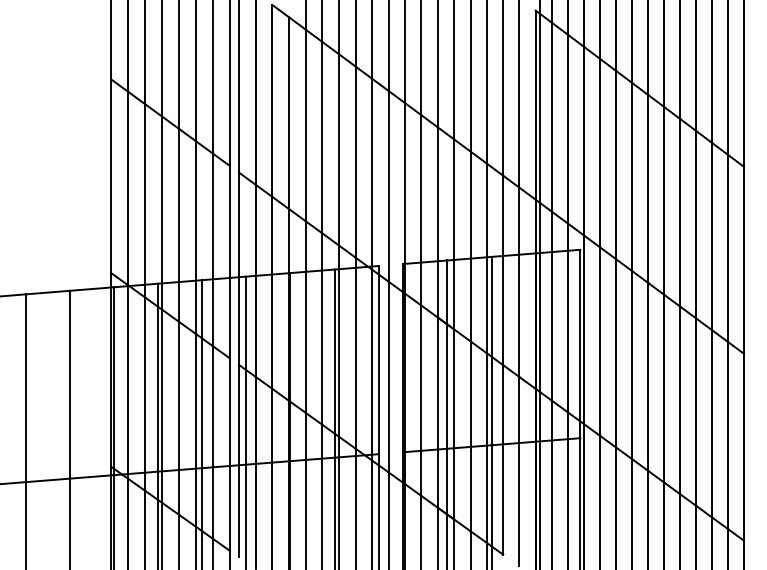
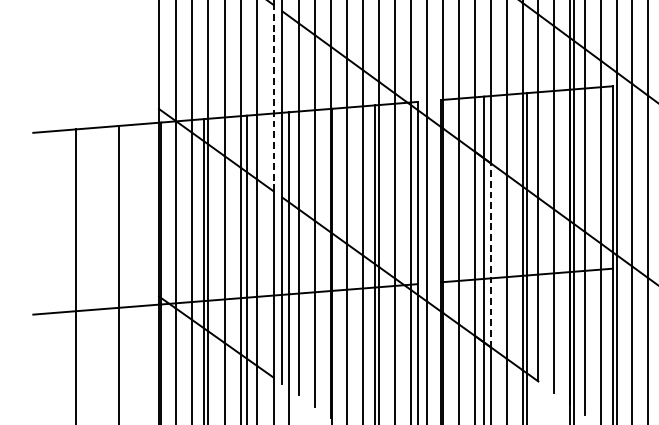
line: (229, 261) -> (273, 97), solid -> dashed
line: (454, 424) -> (491, 255), solid -> dashed

